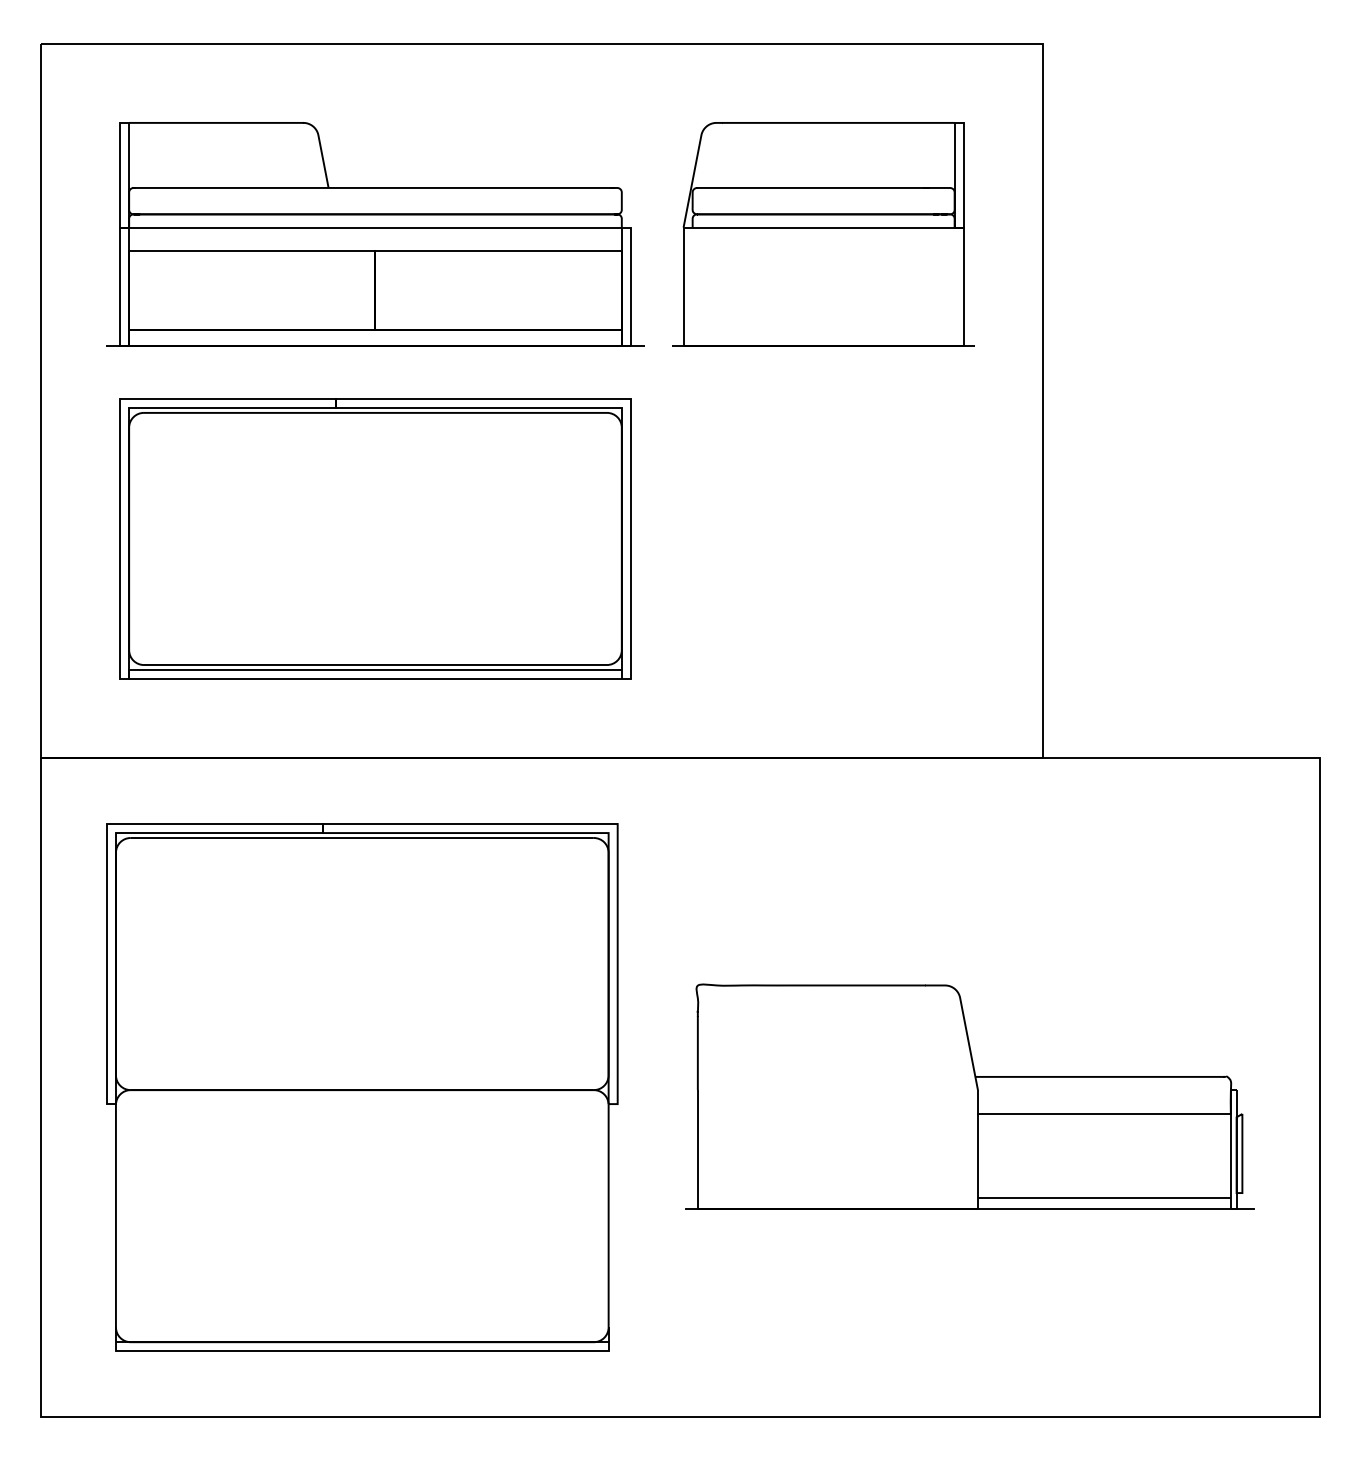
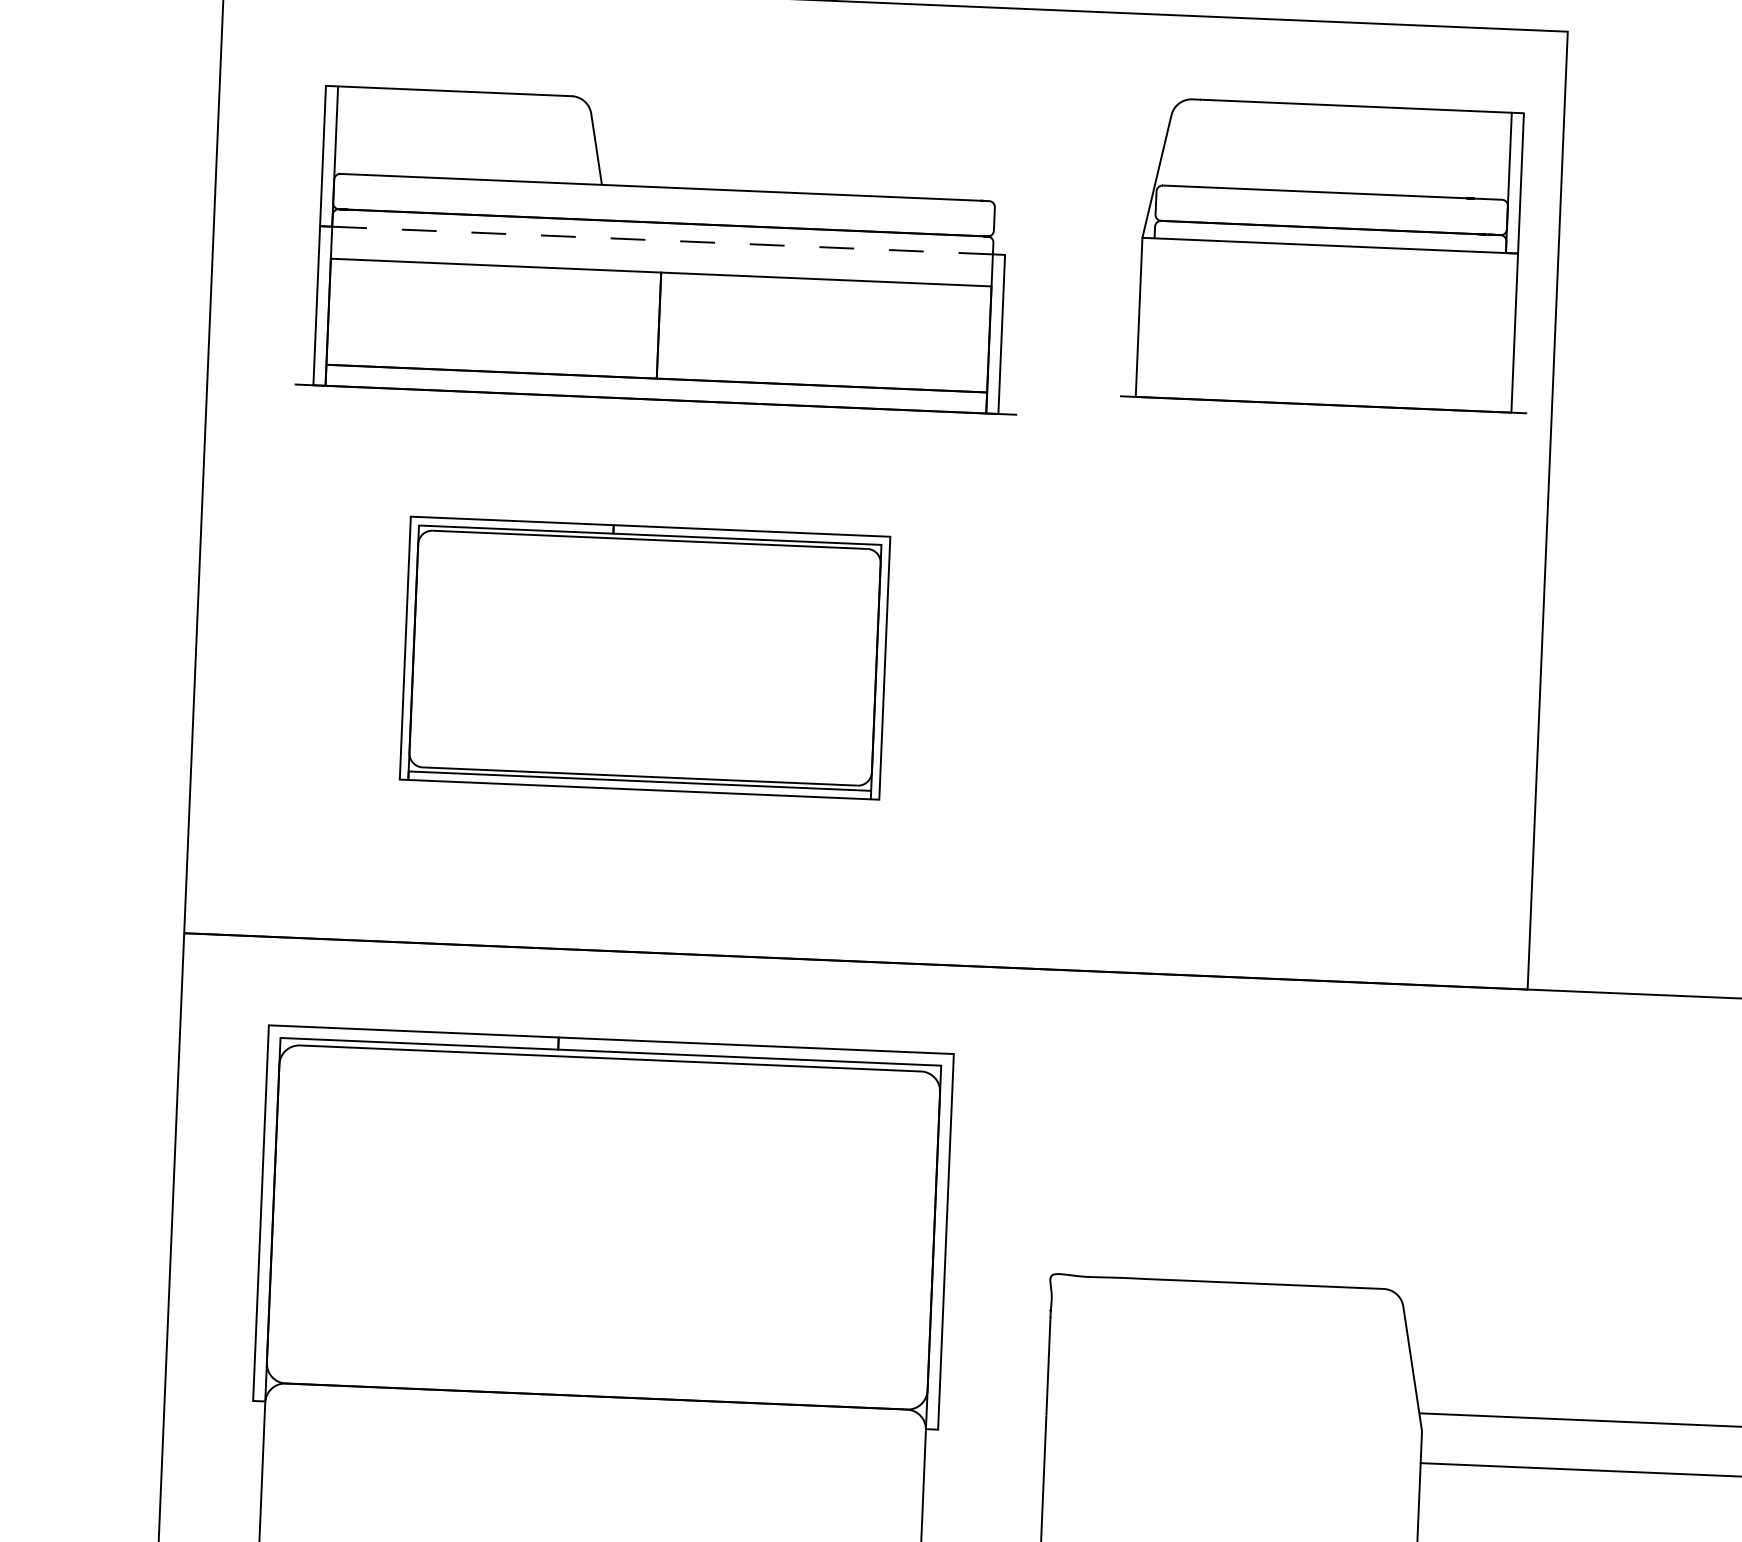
line: (375, 227) -> (662, 240), solid -> dashed
part: (823, 234) -> (1329, 255), moved
part: (375, 538) -> (645, 657), size x0.7

